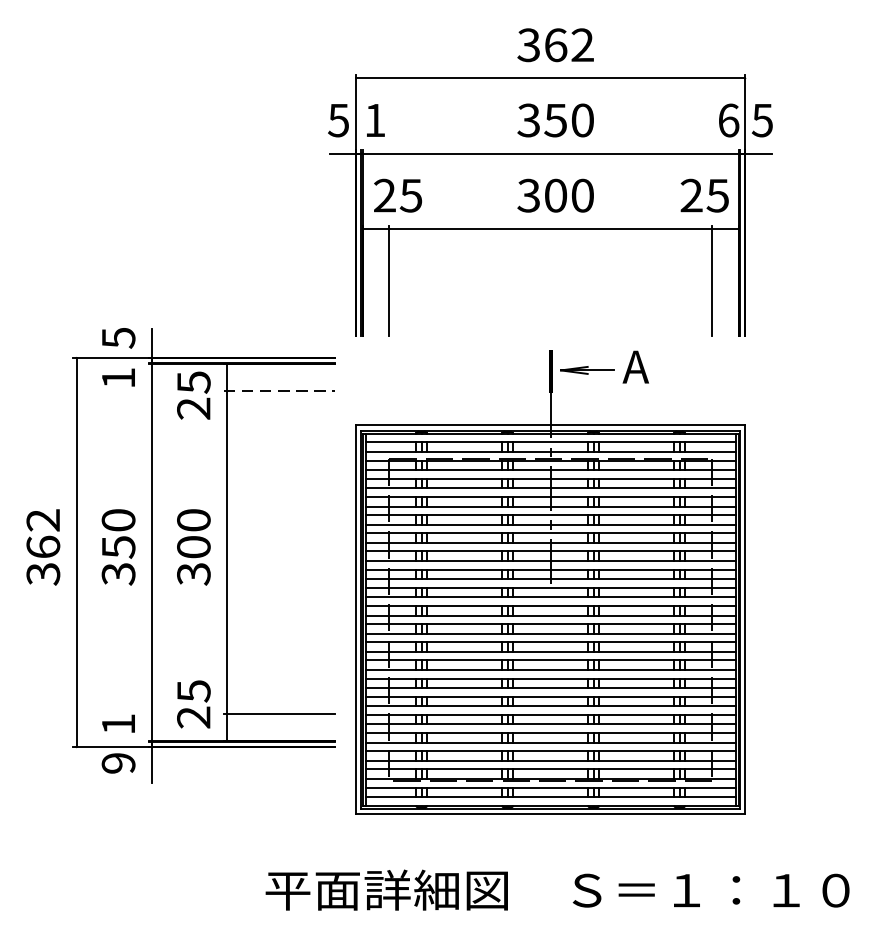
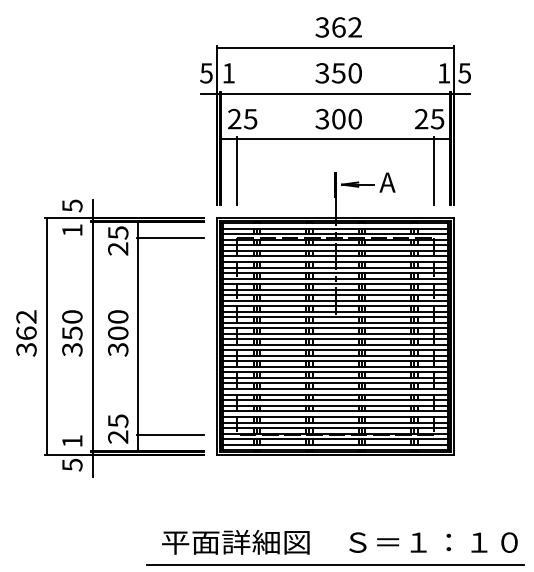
text: (729, 120) -> (444, 73), 6 -> 1
line: (279, 391) -> (170, 238), dashed -> solid
part: (550, 581) -> (335, 313), moved
text: (118, 764) -> (72, 465), 9 -> 5
line: (550, 926) -> (335, 564), added

